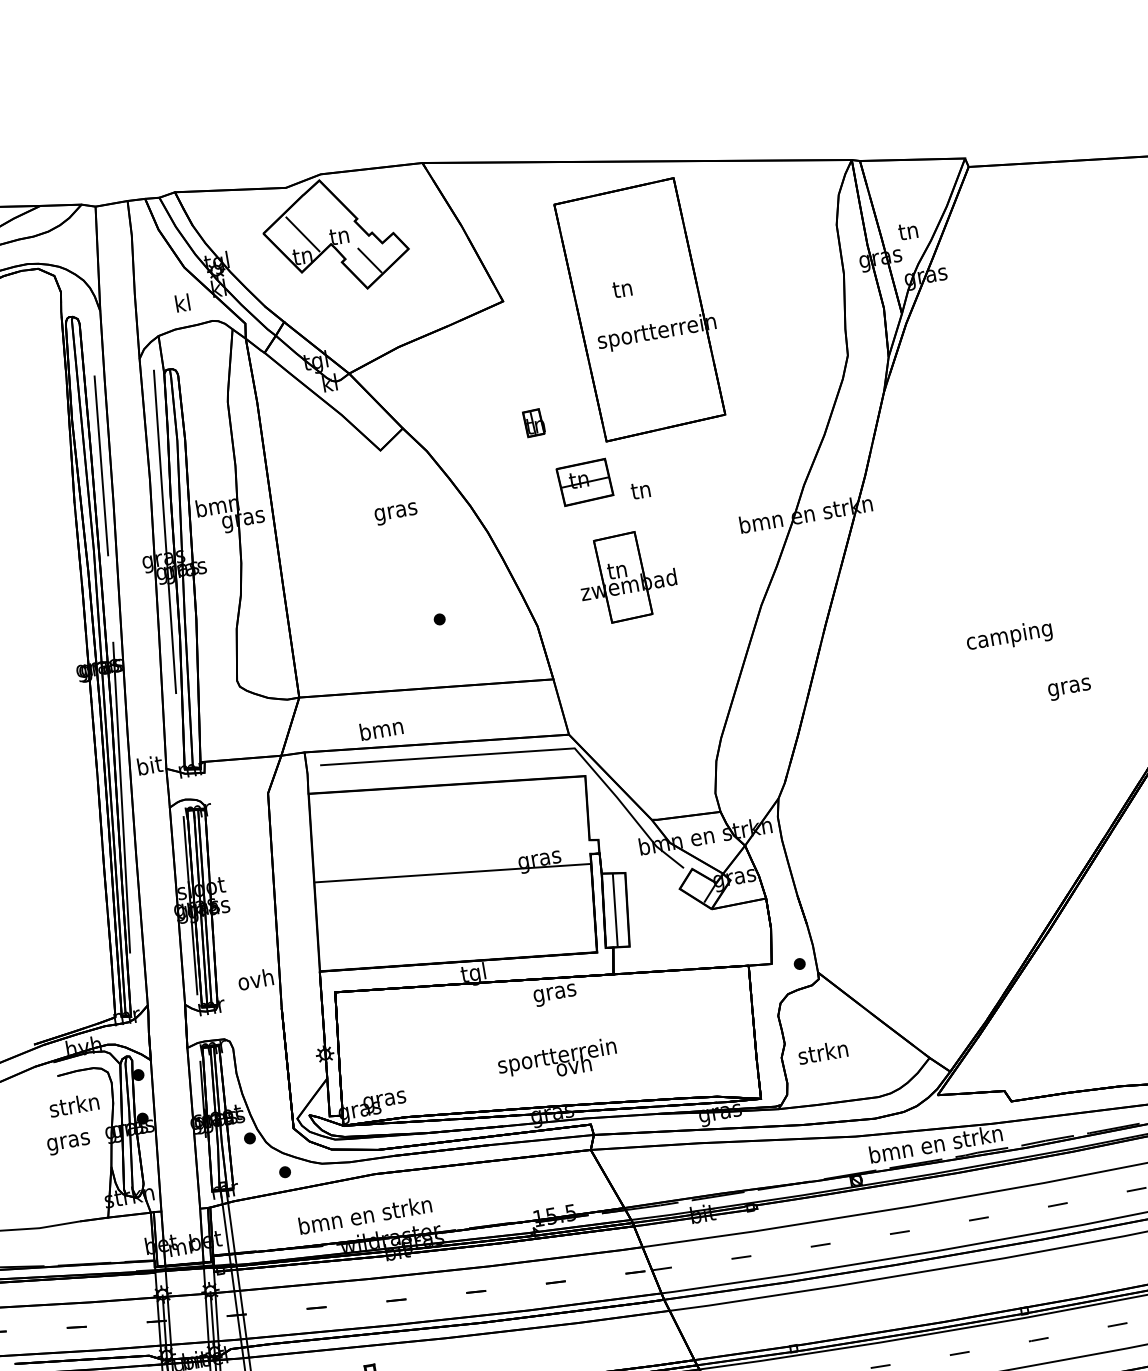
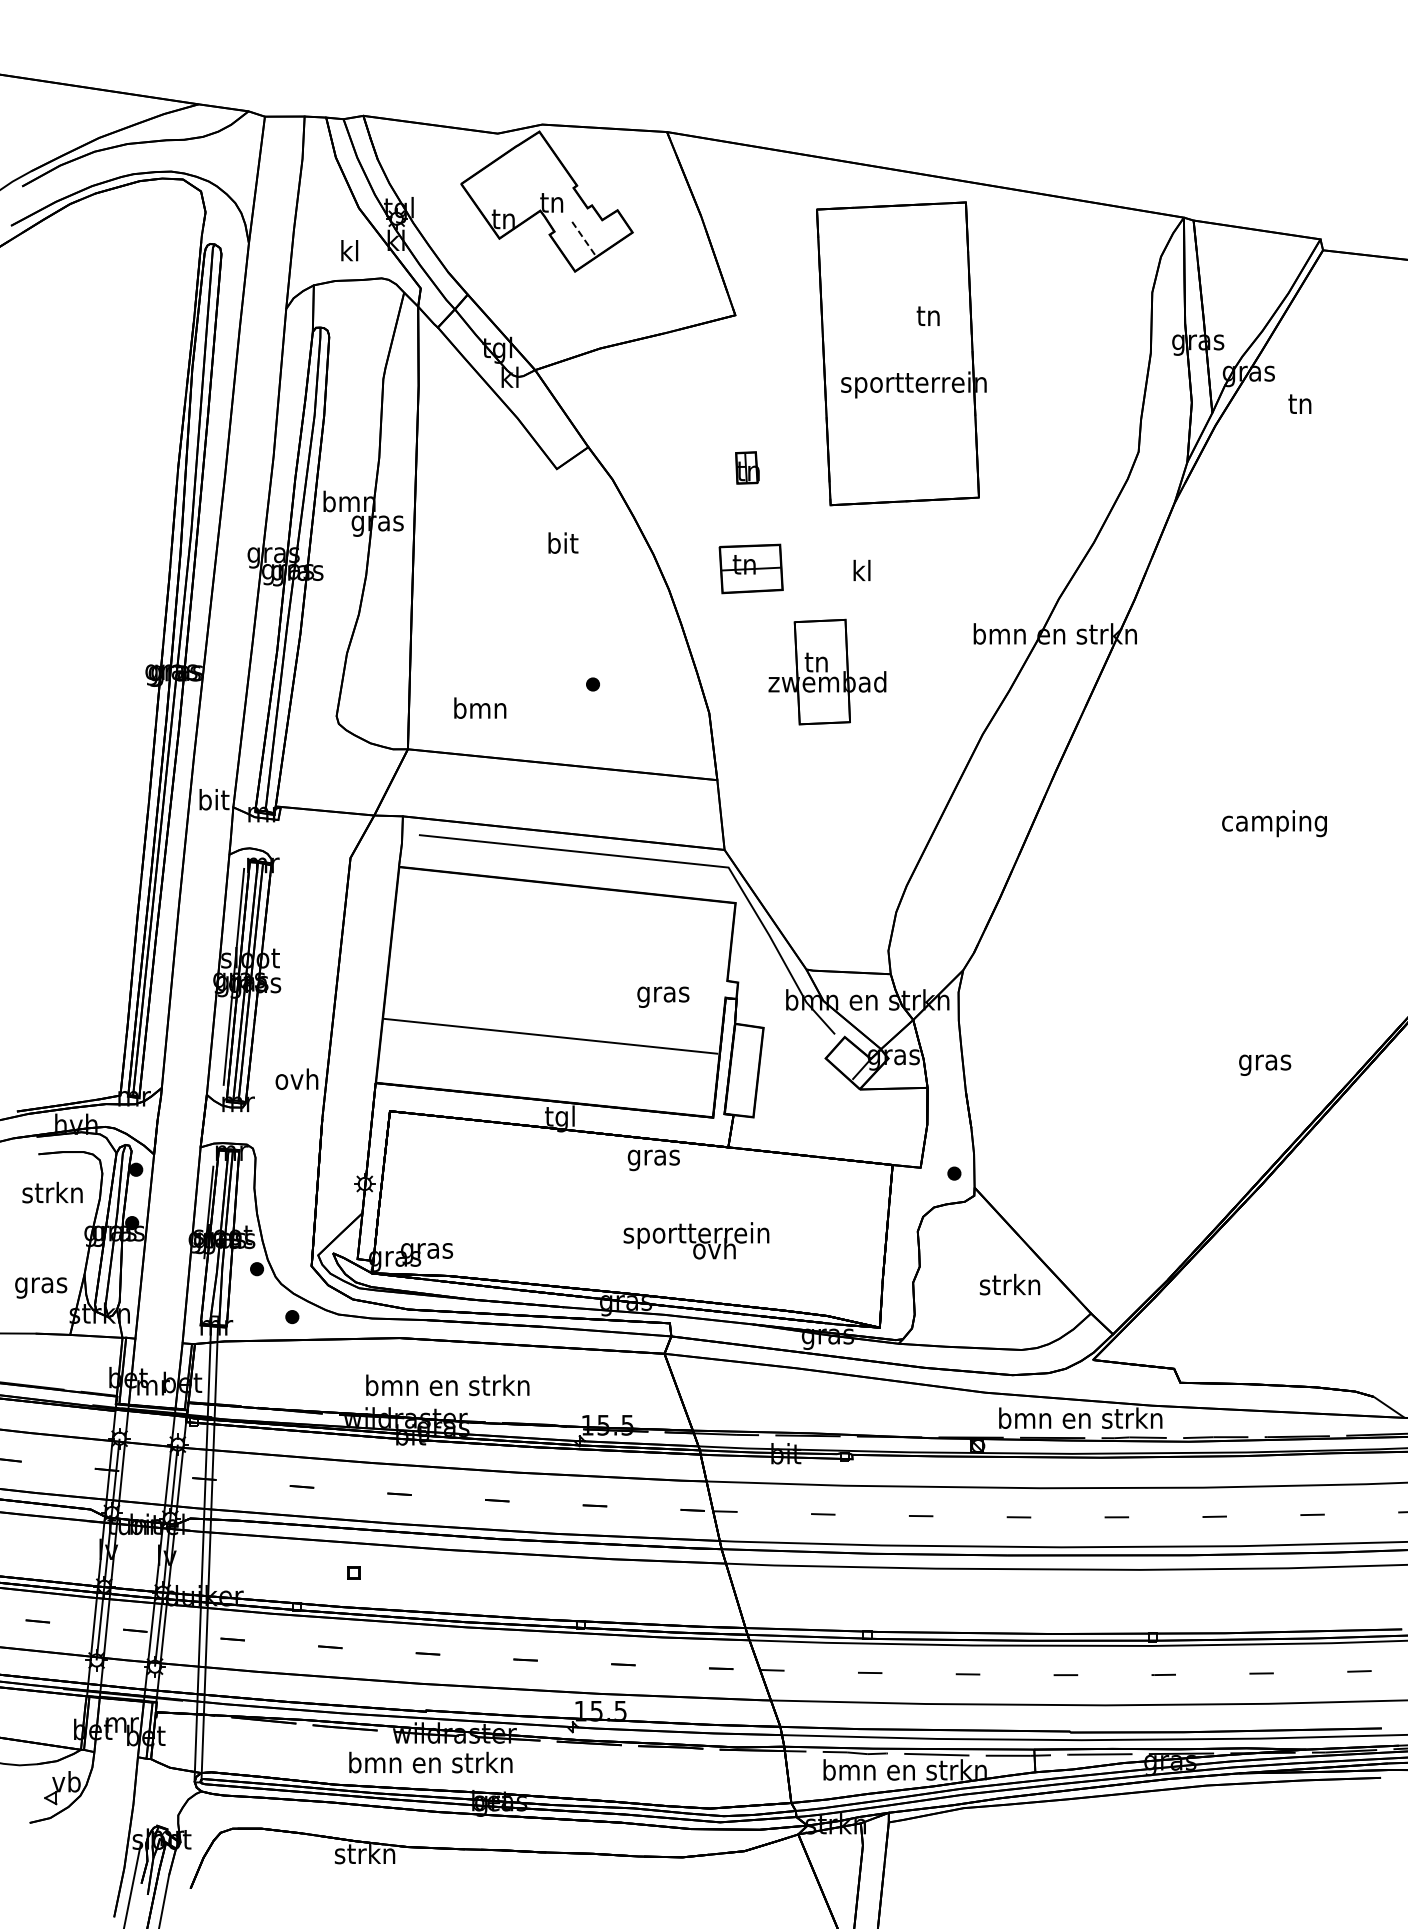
text: (907, 230) -> (1299, 403), moved
line: (302, 233) -> (508, 192), removed
line: (369, 260) -> (583, 238), solid -> dashed
text: (621, 288) -> (927, 315), moved
line: (100, 465) -> (217, 429), removed
part: (584, 482) -> (750, 568), moved
text: (639, 490) -> (860, 570), tn -> kl
text: (395, 511) -> (562, 545), gras -> bit
line: (164, 532) -> (280, 522), removed
text: (1069, 688) -> (1265, 1064), moved
text: (381, 728) -> (480, 707), moved
line: (121, 797) -> (173, 832), removed
line: (452, 872) -> (550, 1035), moved
line: (615, 910) -> (743, 1070), removed
text: (822, 1052) -> (1009, 1284), moved
text: (558, 1061) -> (696, 1240), moved
text: (69, 1143) -> (41, 1287), moved
text: (365, 1215) -> (447, 1385), moved

